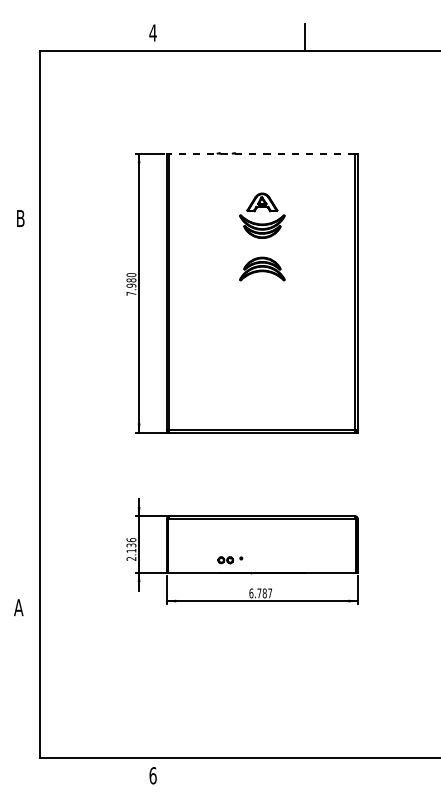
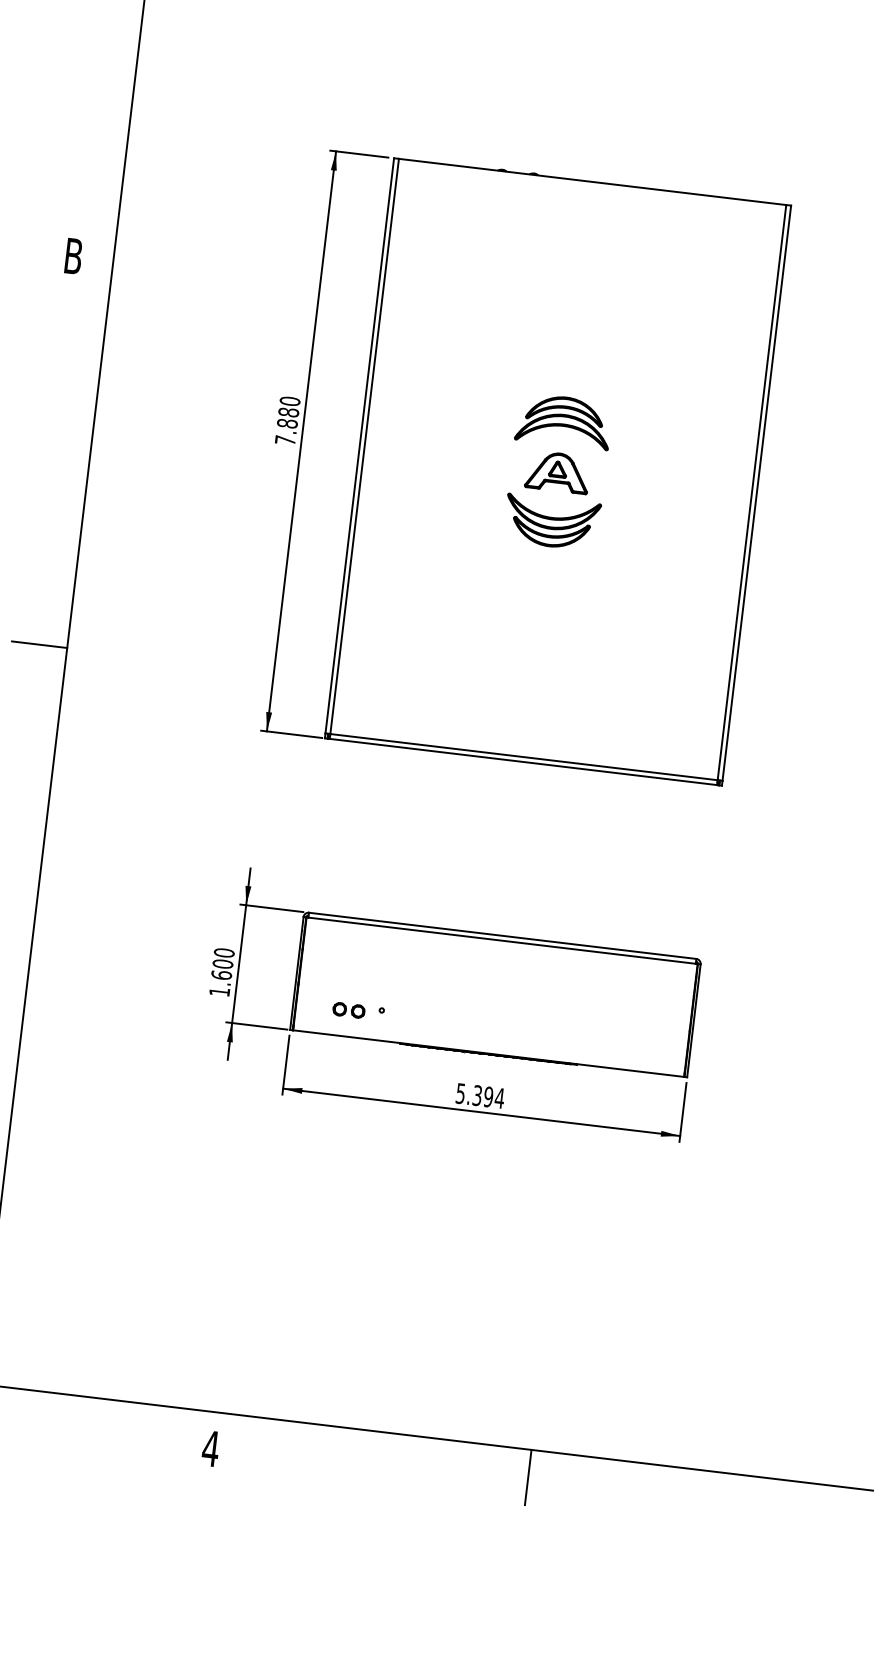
line: (261, 154) -> (590, 182), dashed -> solid
part: (269, 212) -> (570, 494), moved
text: (131, 285) -> (287, 423), 7.980 -> 7.880
line: (26, 404) -> (39, 644), added
text: (131, 549) -> (222, 972), 2.136 -> 1.600
part: (230, 560) -> (358, 1012), moved
text: (260, 593) -> (479, 1096), 6.787 -> 5.394
line: (305, 771) -> (529, 1477), added
text: (152, 775) -> (209, 1448), 6 -> 4

